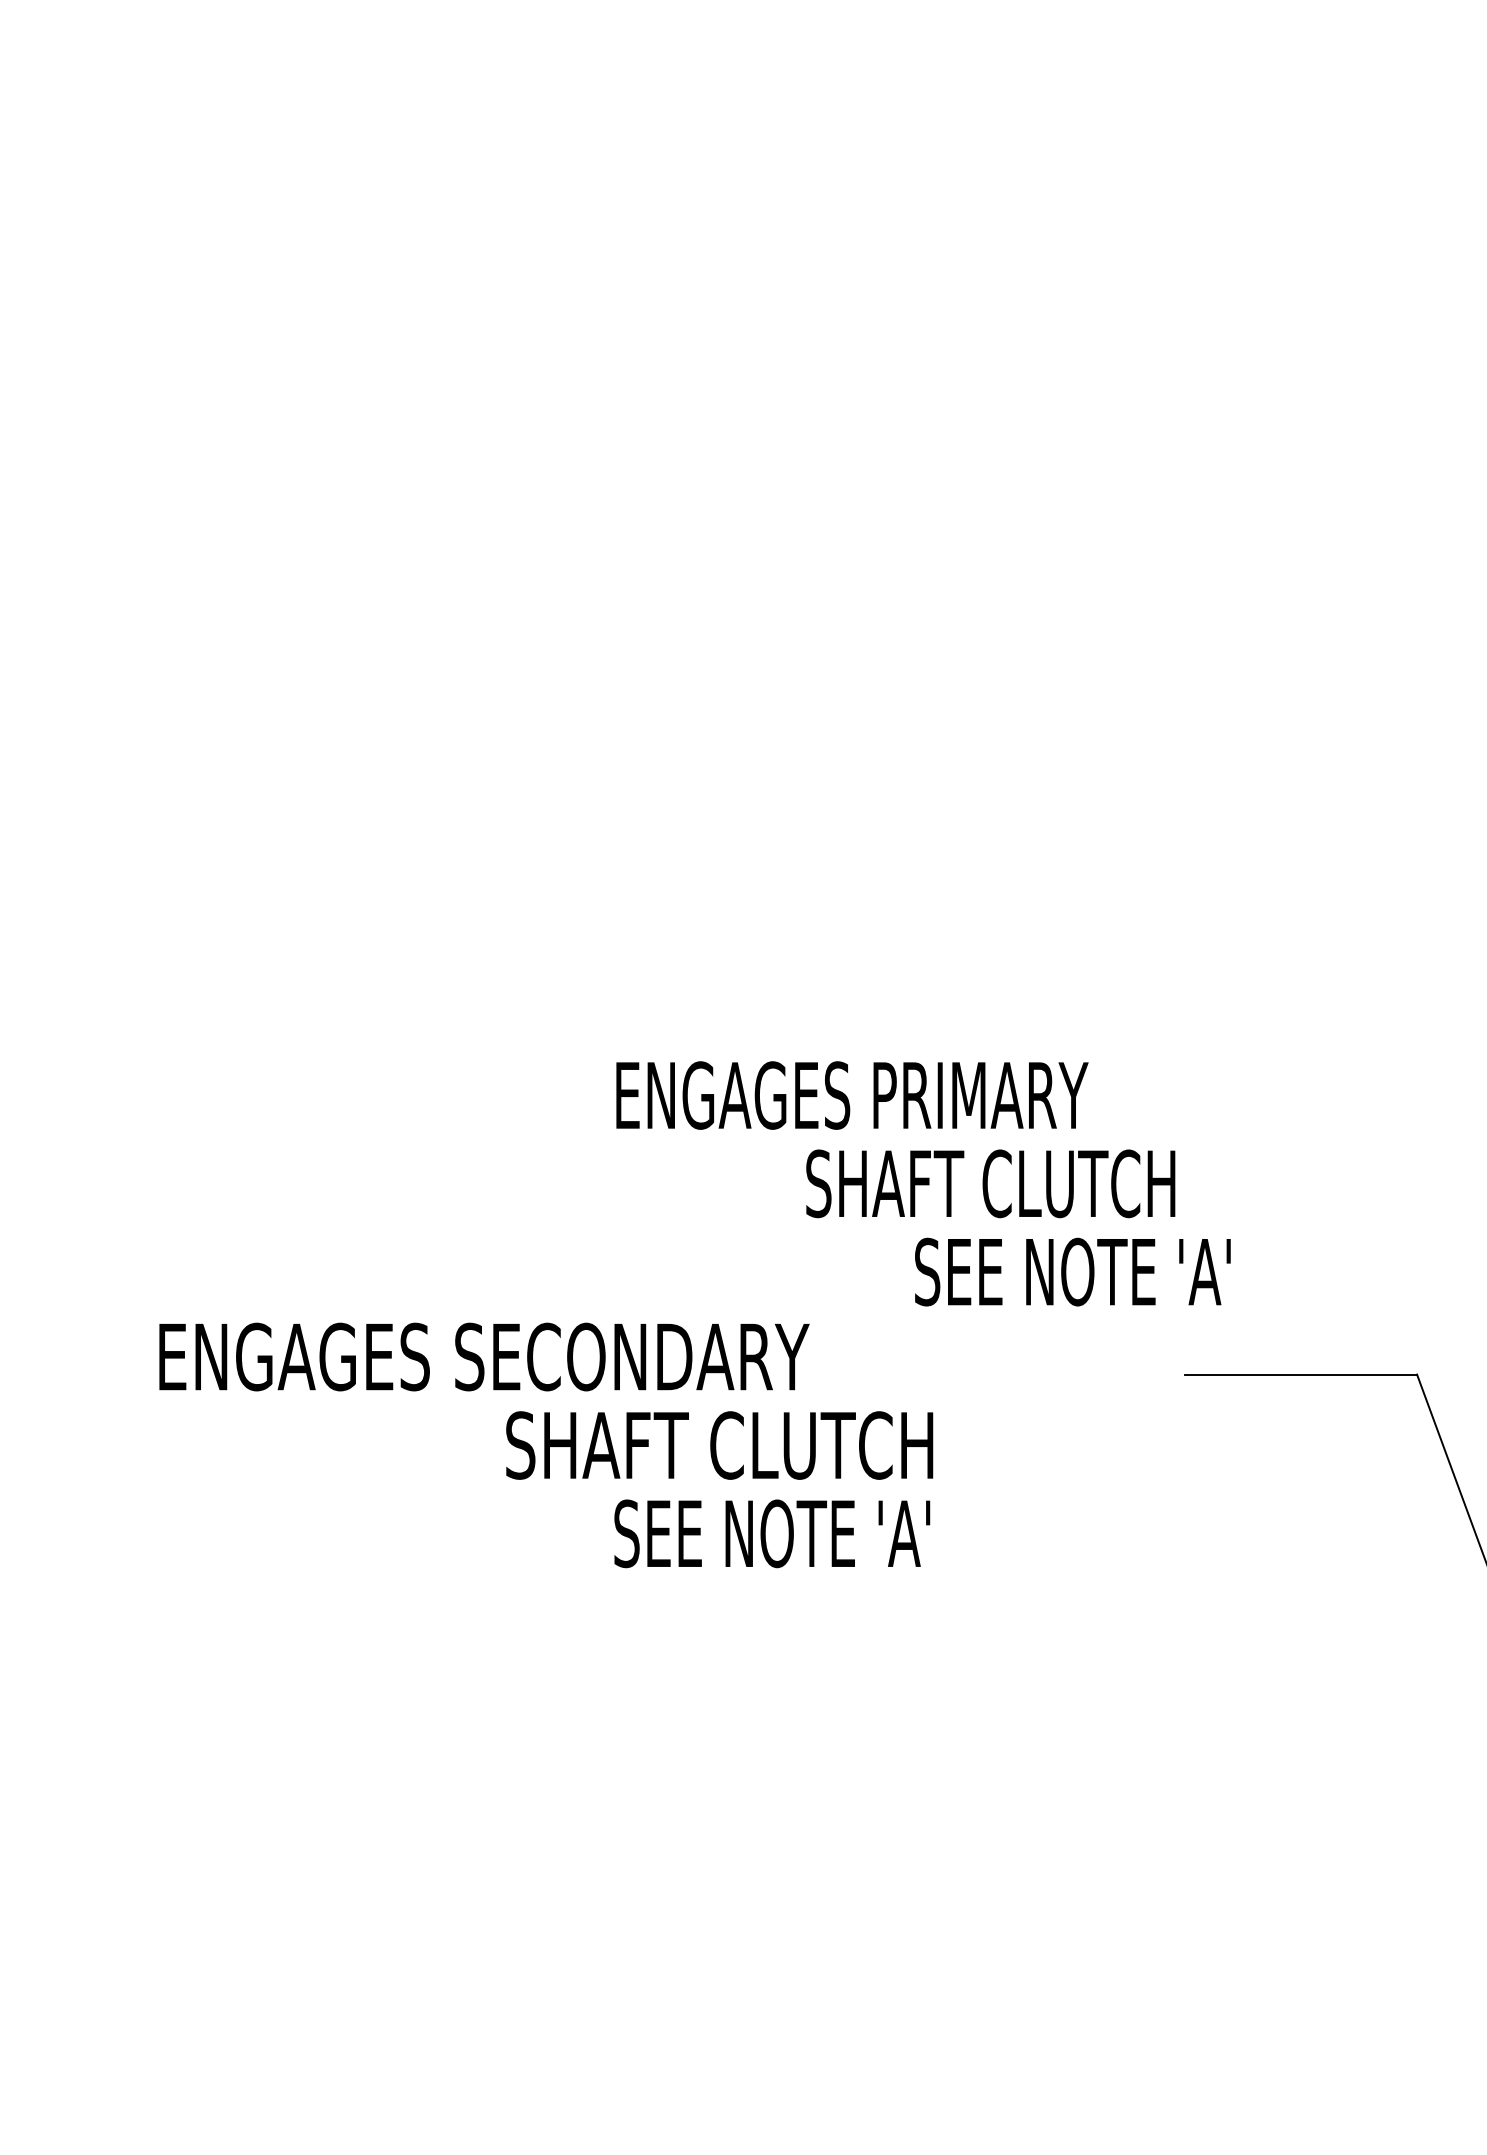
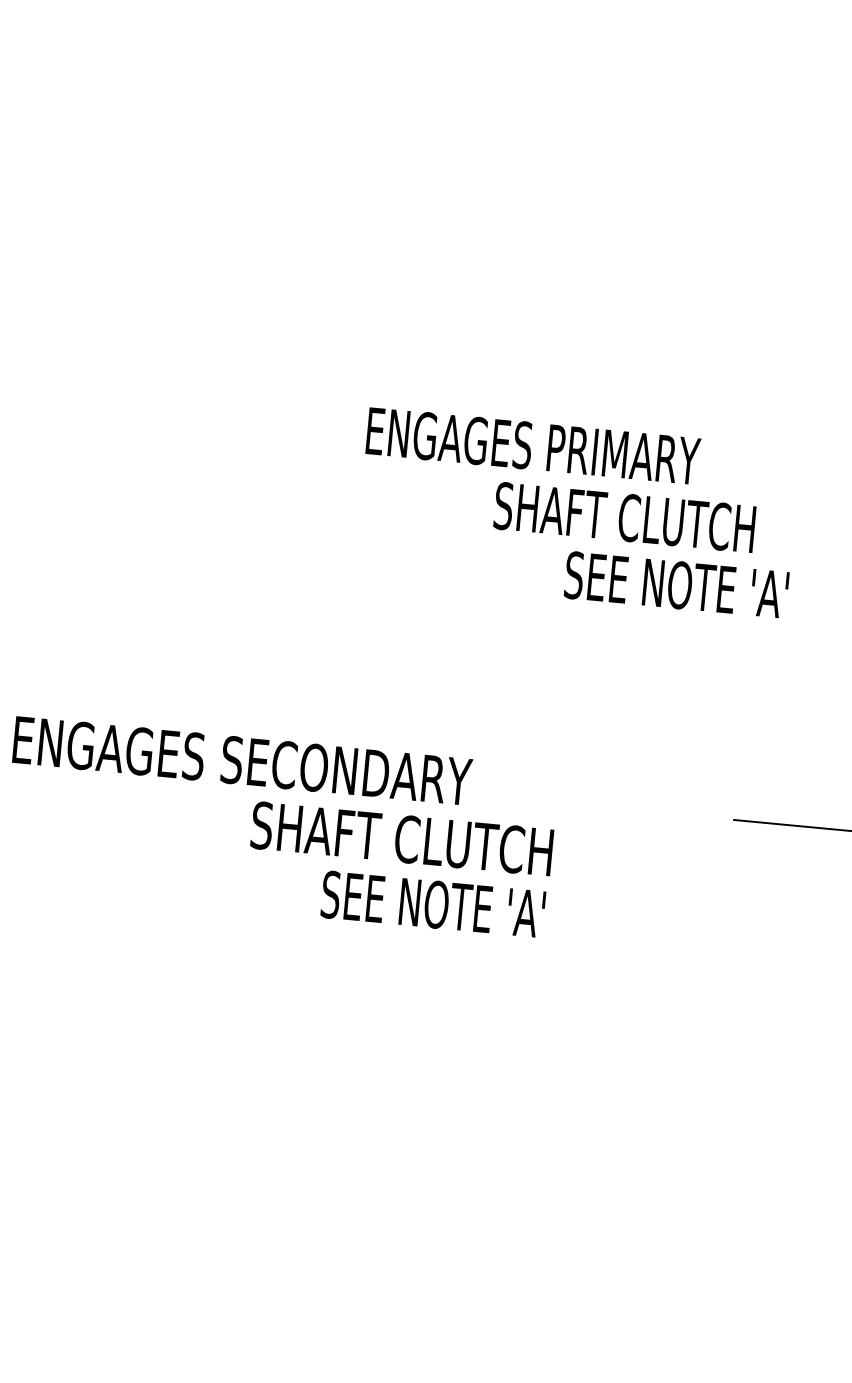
text: (923, 1183) -> (577, 512), moved

